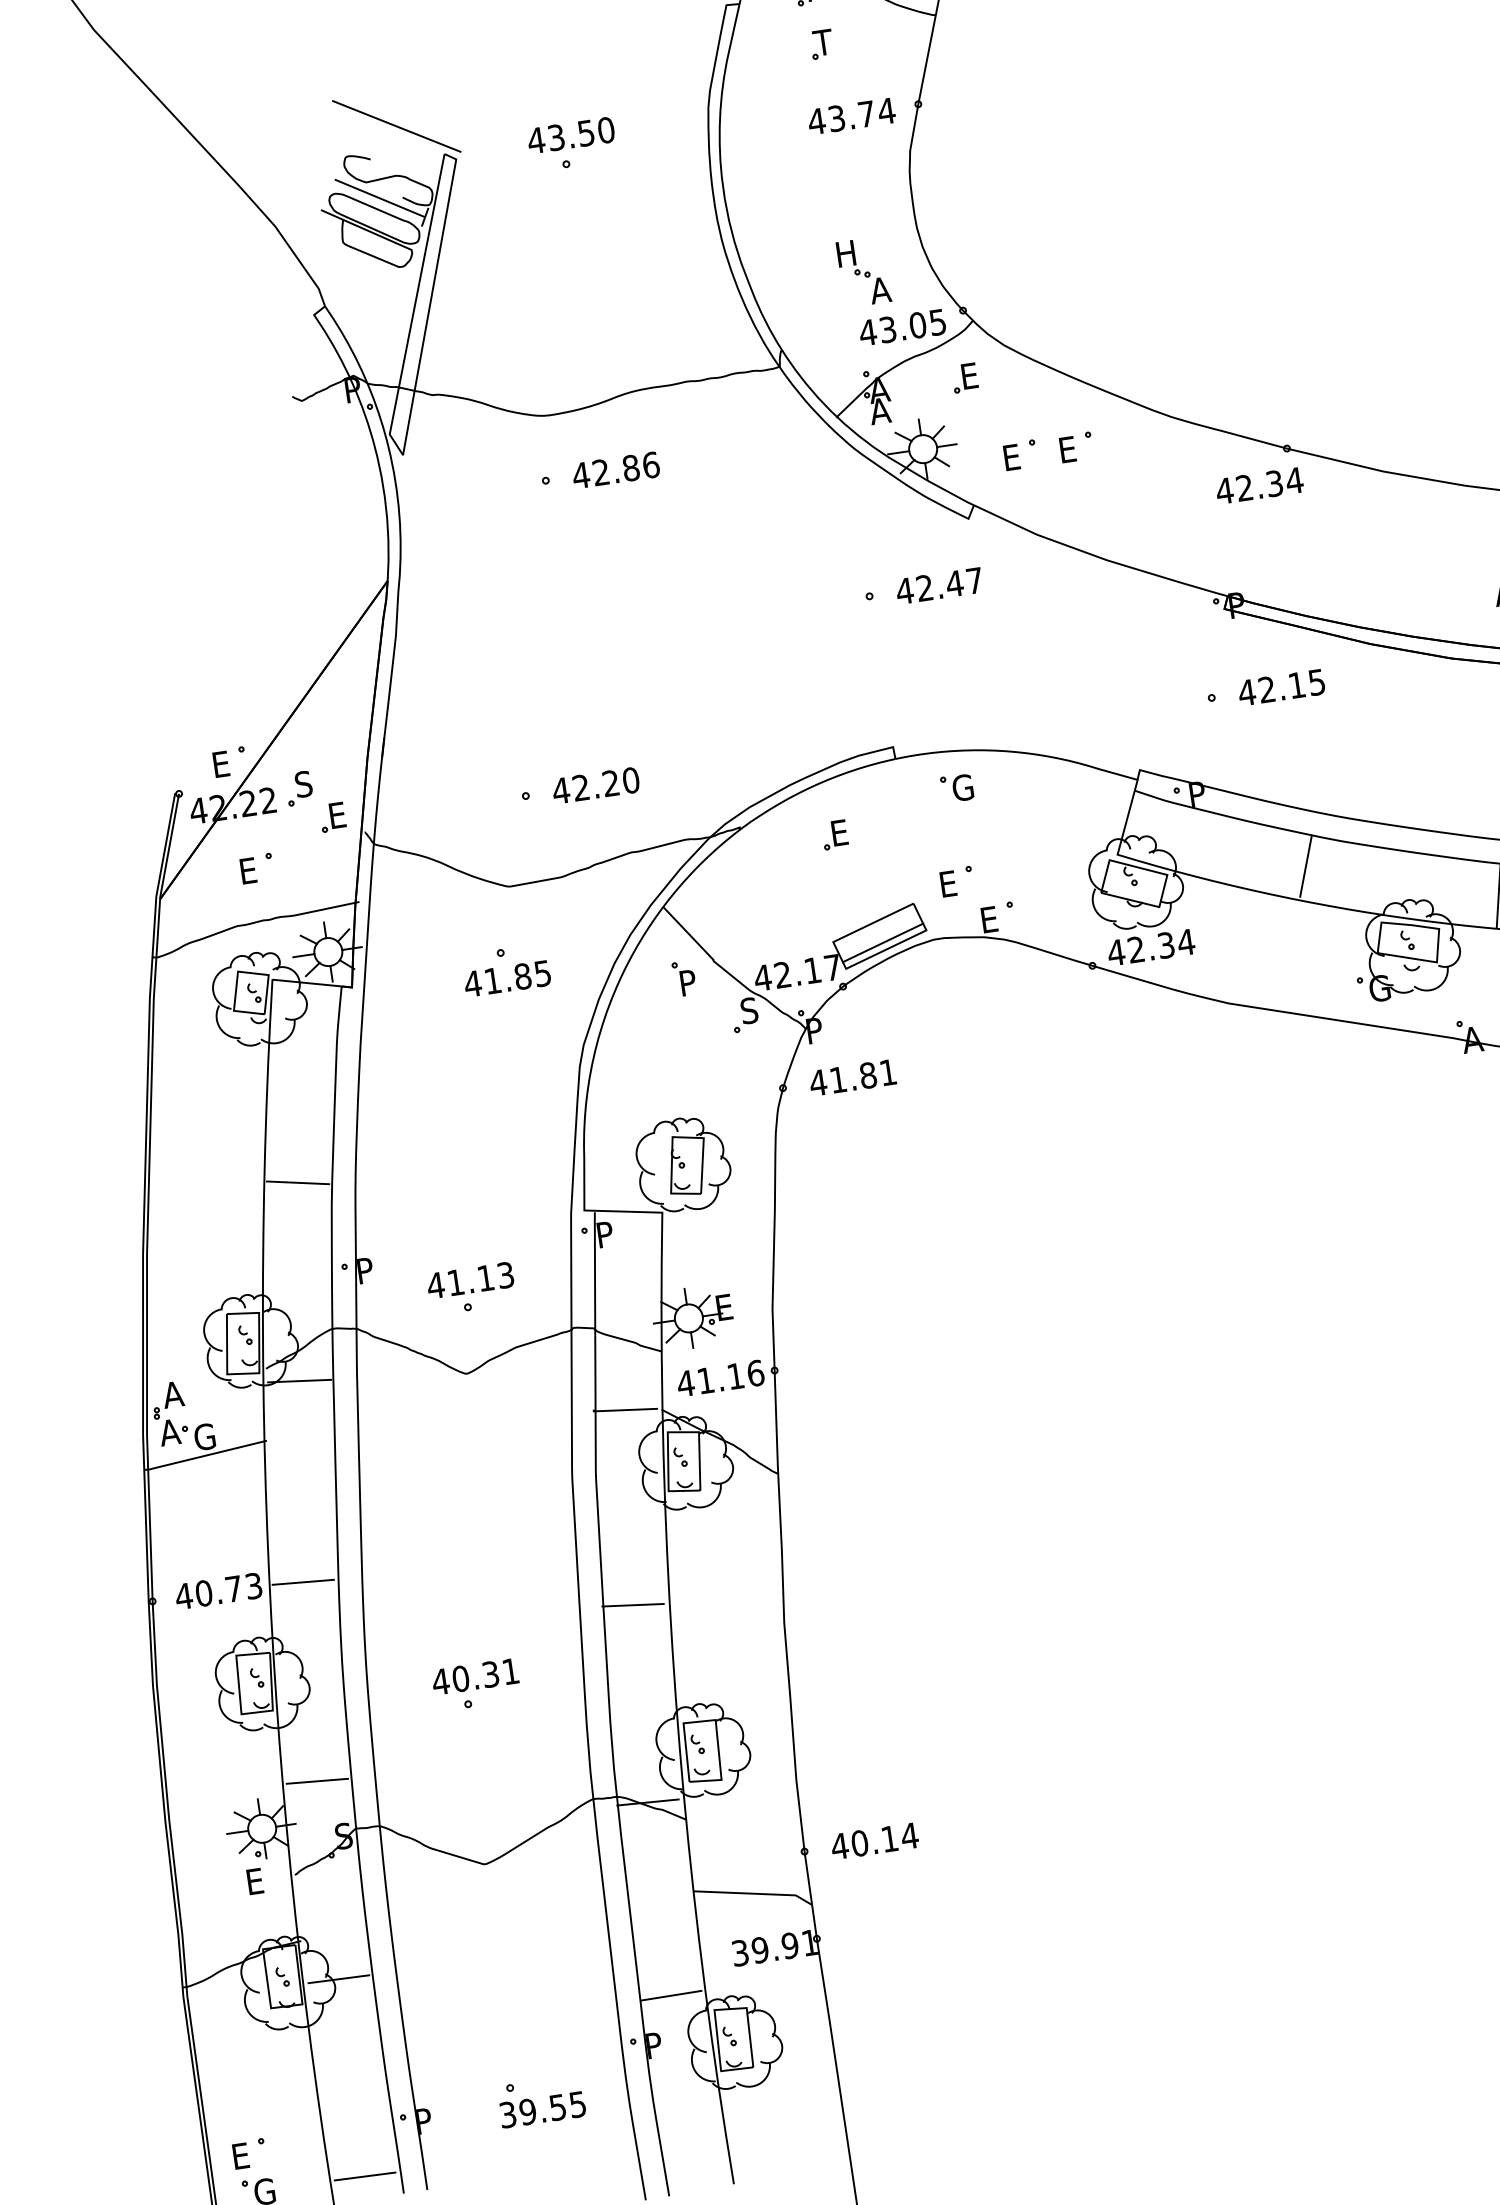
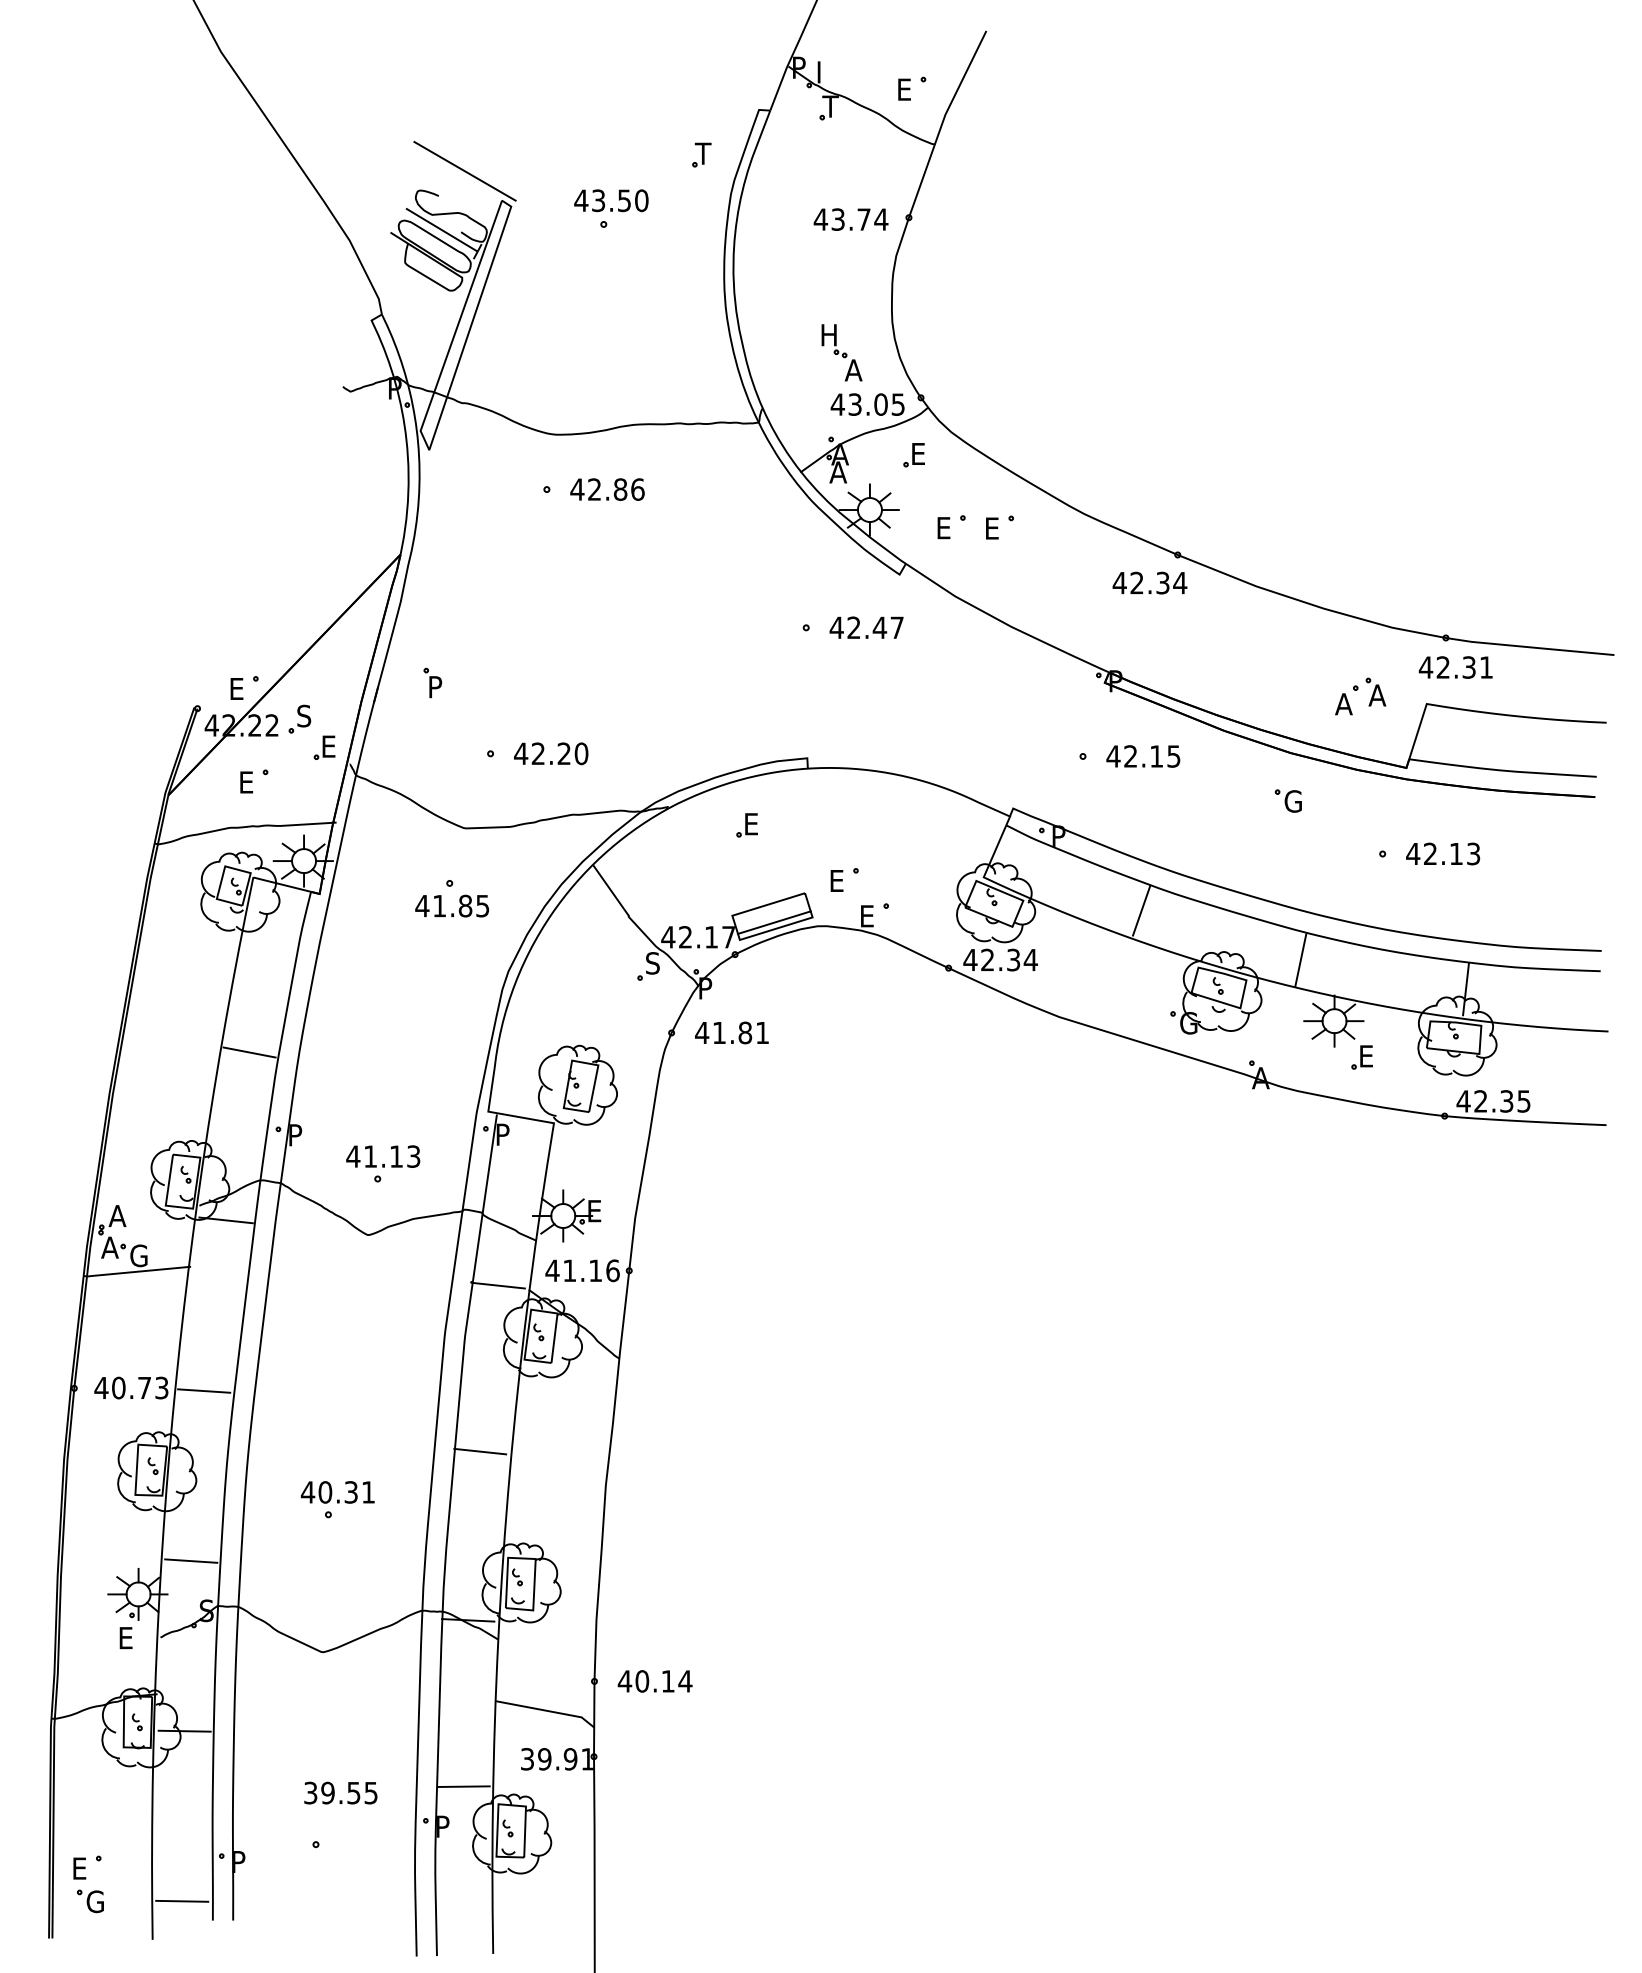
part: (821, 43) -> (701, 154), moved
part: (956, 787) -> (1287, 800), moved
part: (683, 978) -> (432, 682), moved
text: (542, 2109) -> (340, 1792), moved

